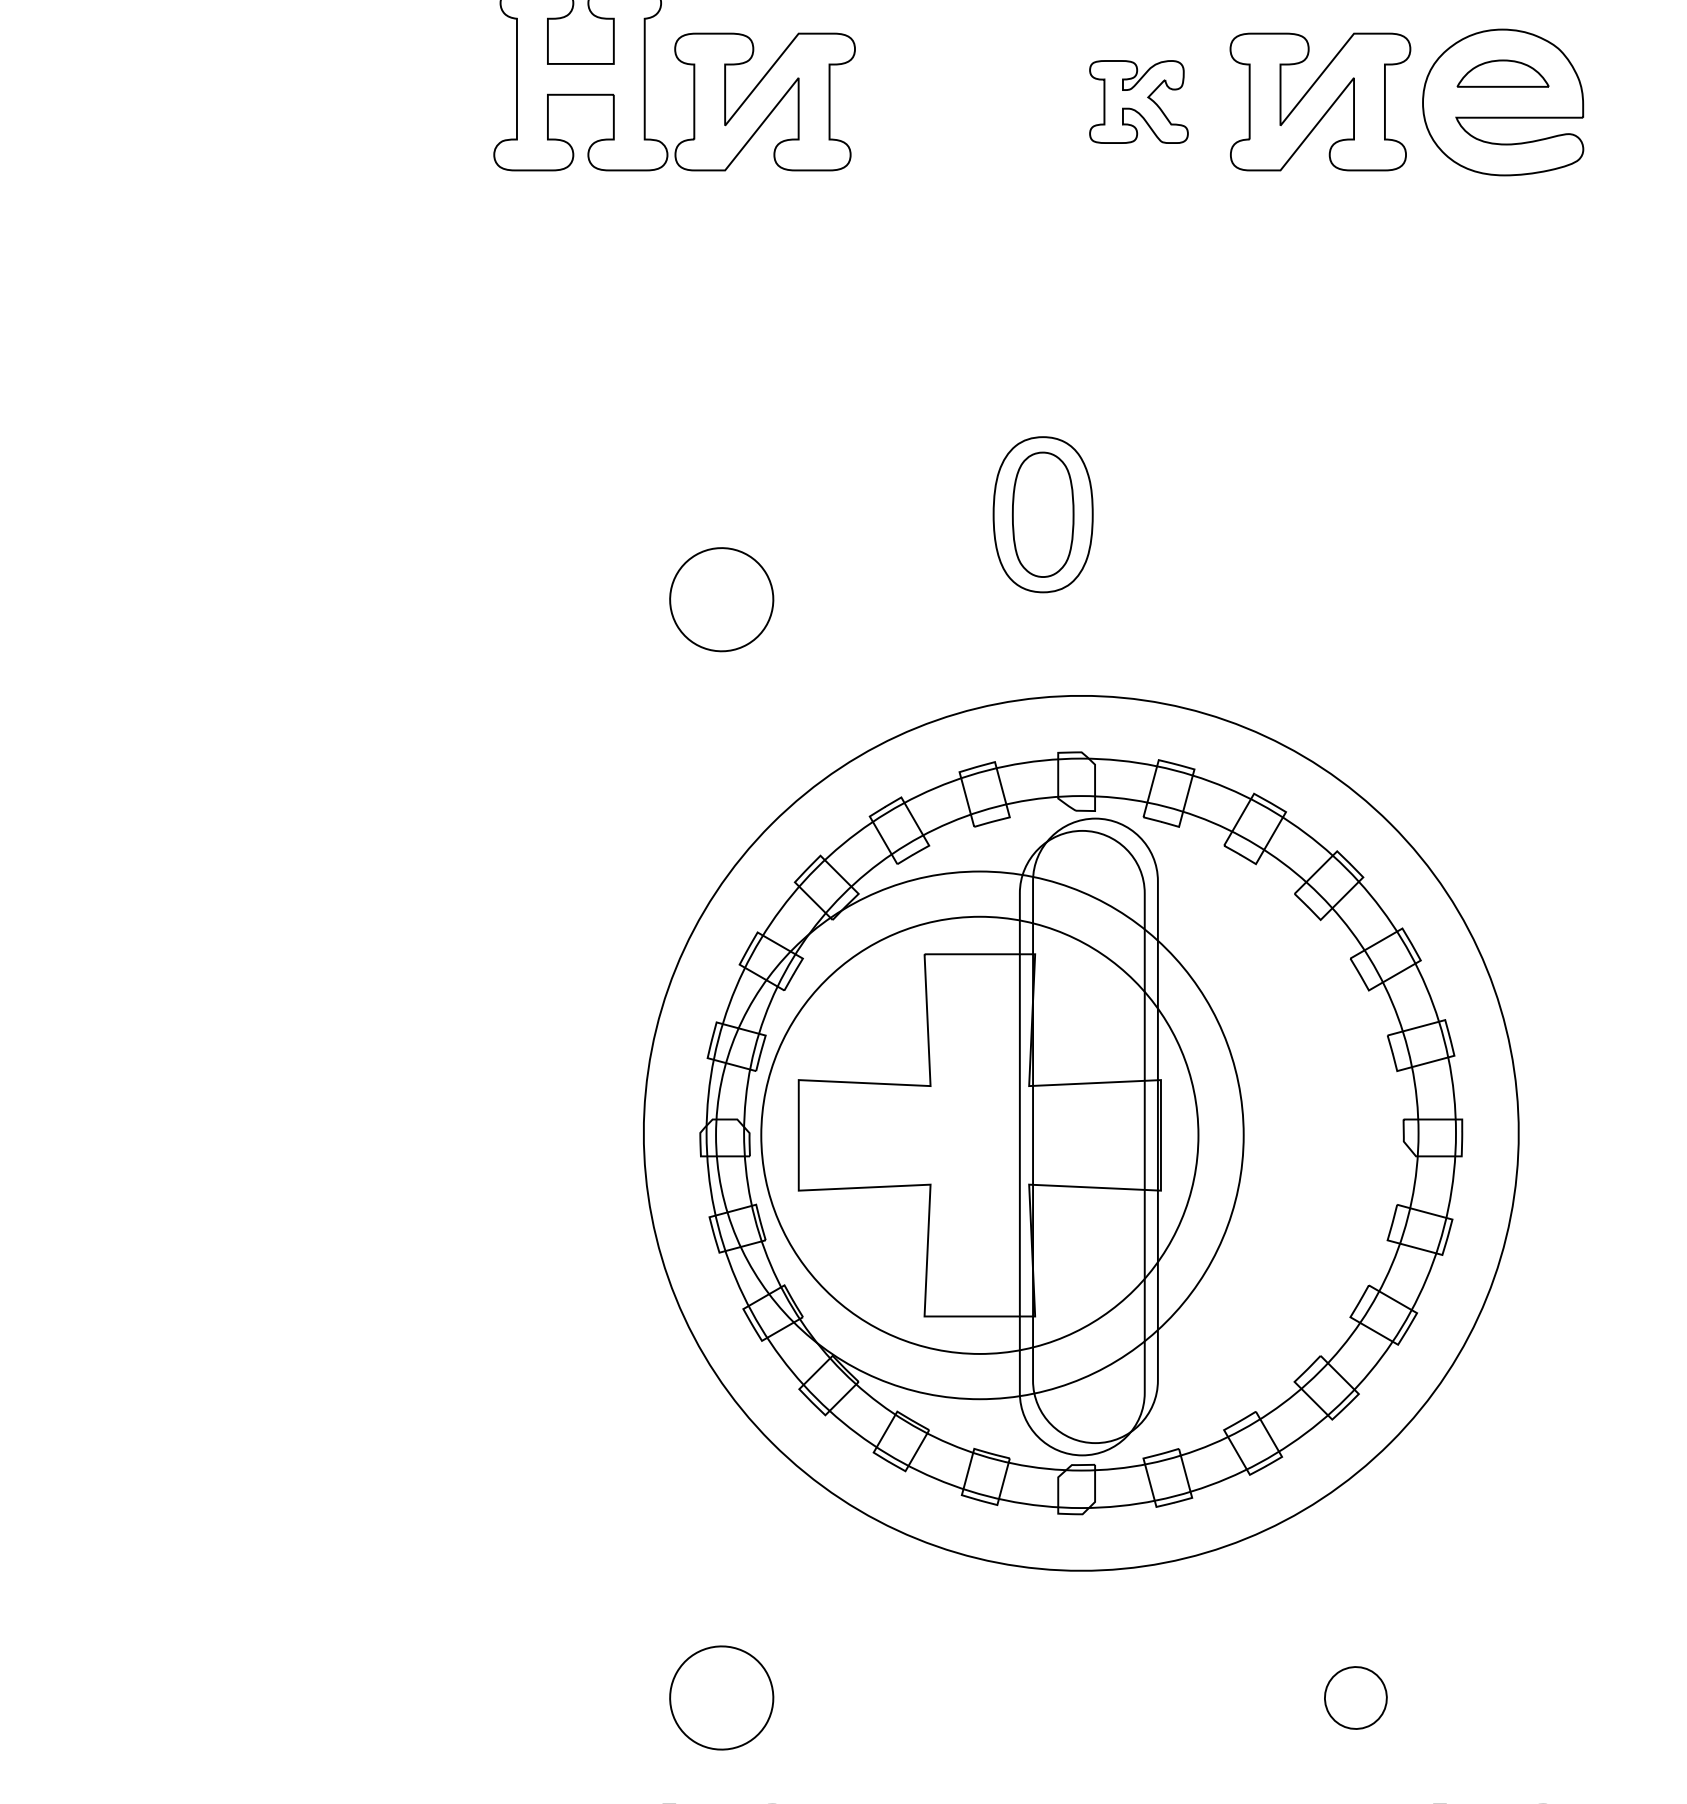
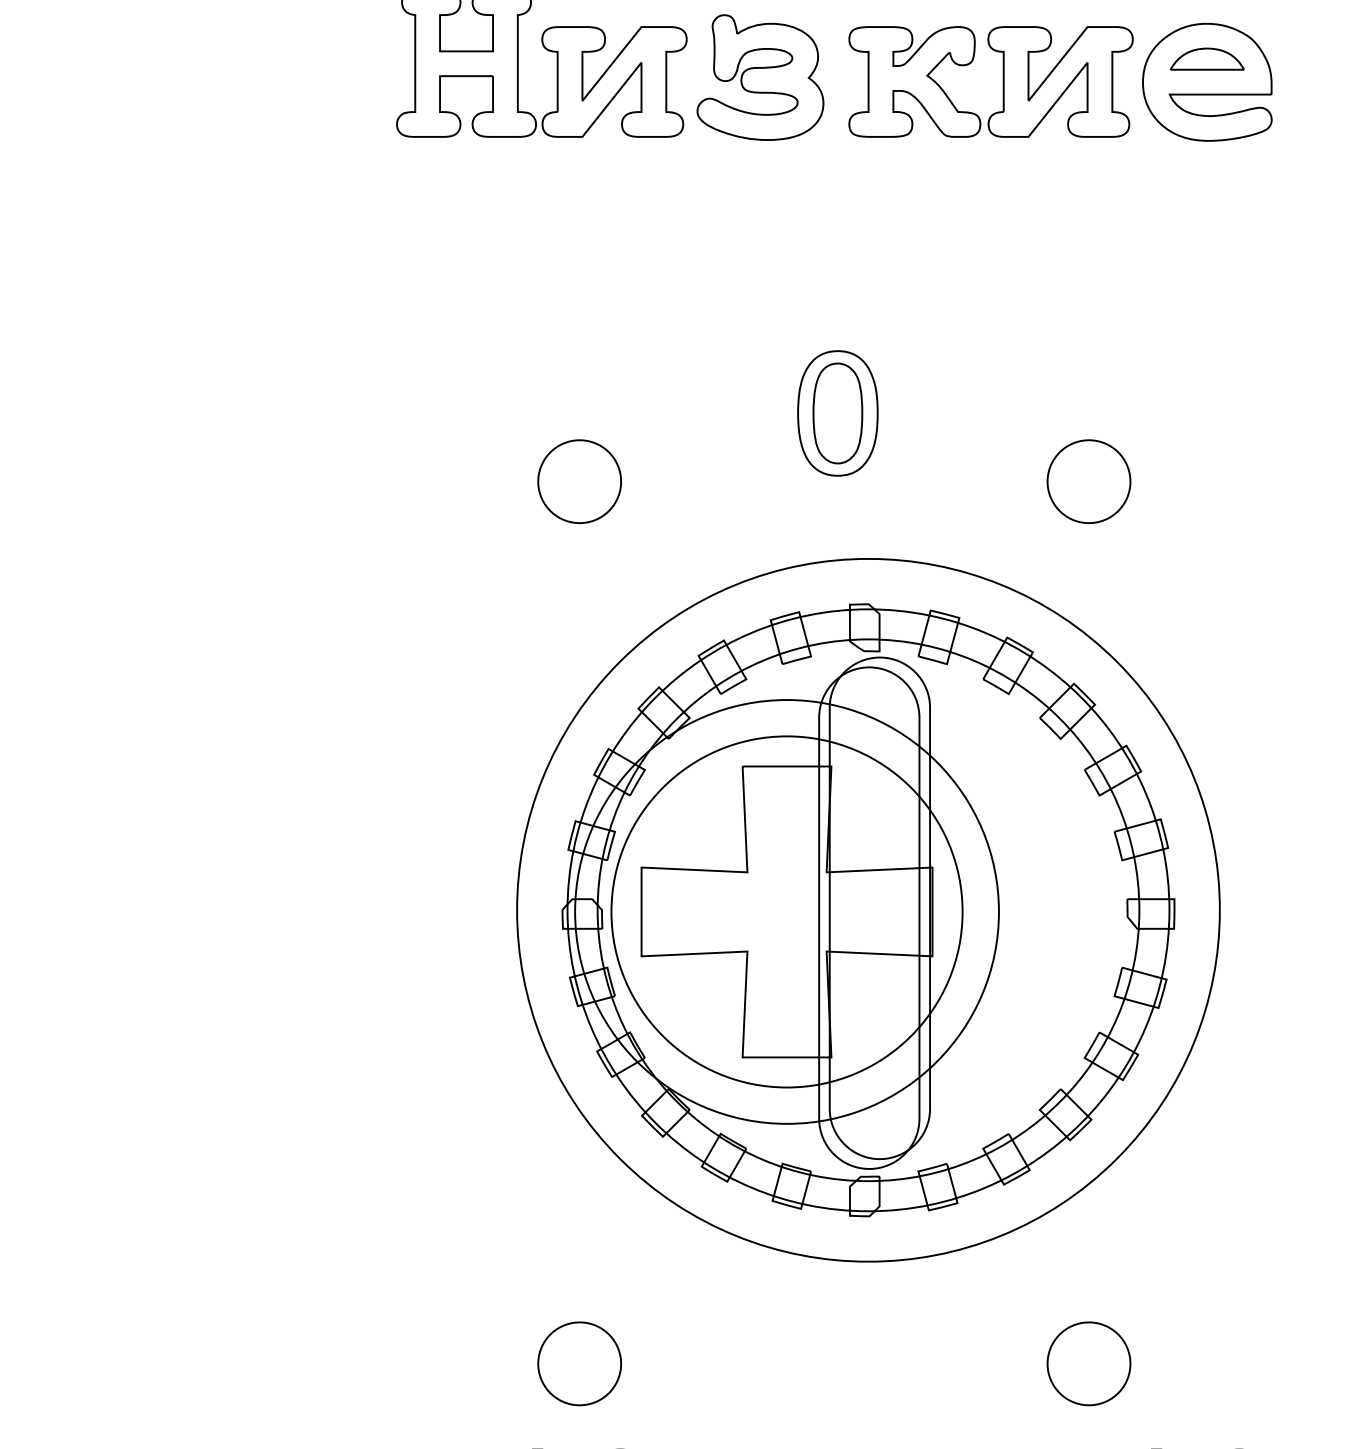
part: (946, 96) -> (760, 77), added
part: (1138, 101) -> (914, 81), size x1.67
part: (1355, 599) -> (1088, 481), added
part: (1355, 1697) -> (1088, 1363), size x1.67

